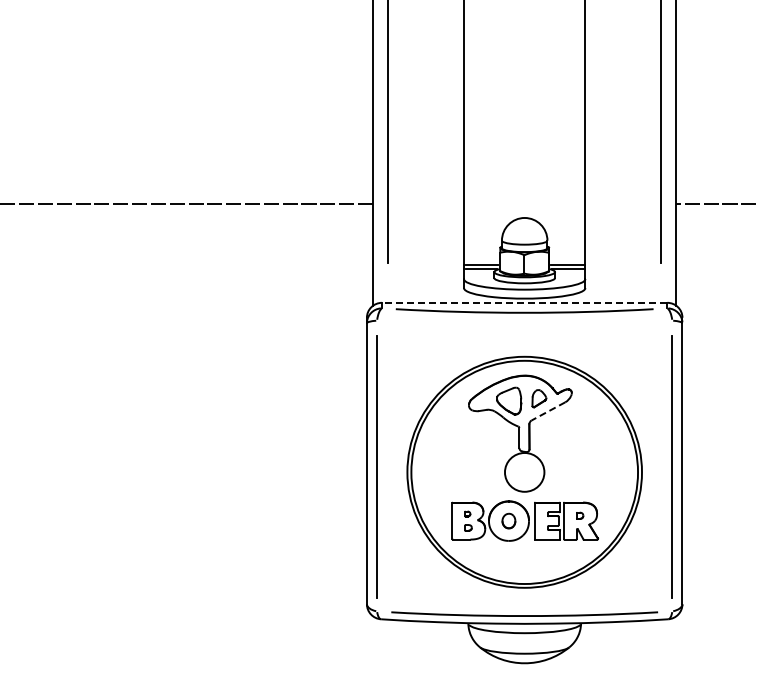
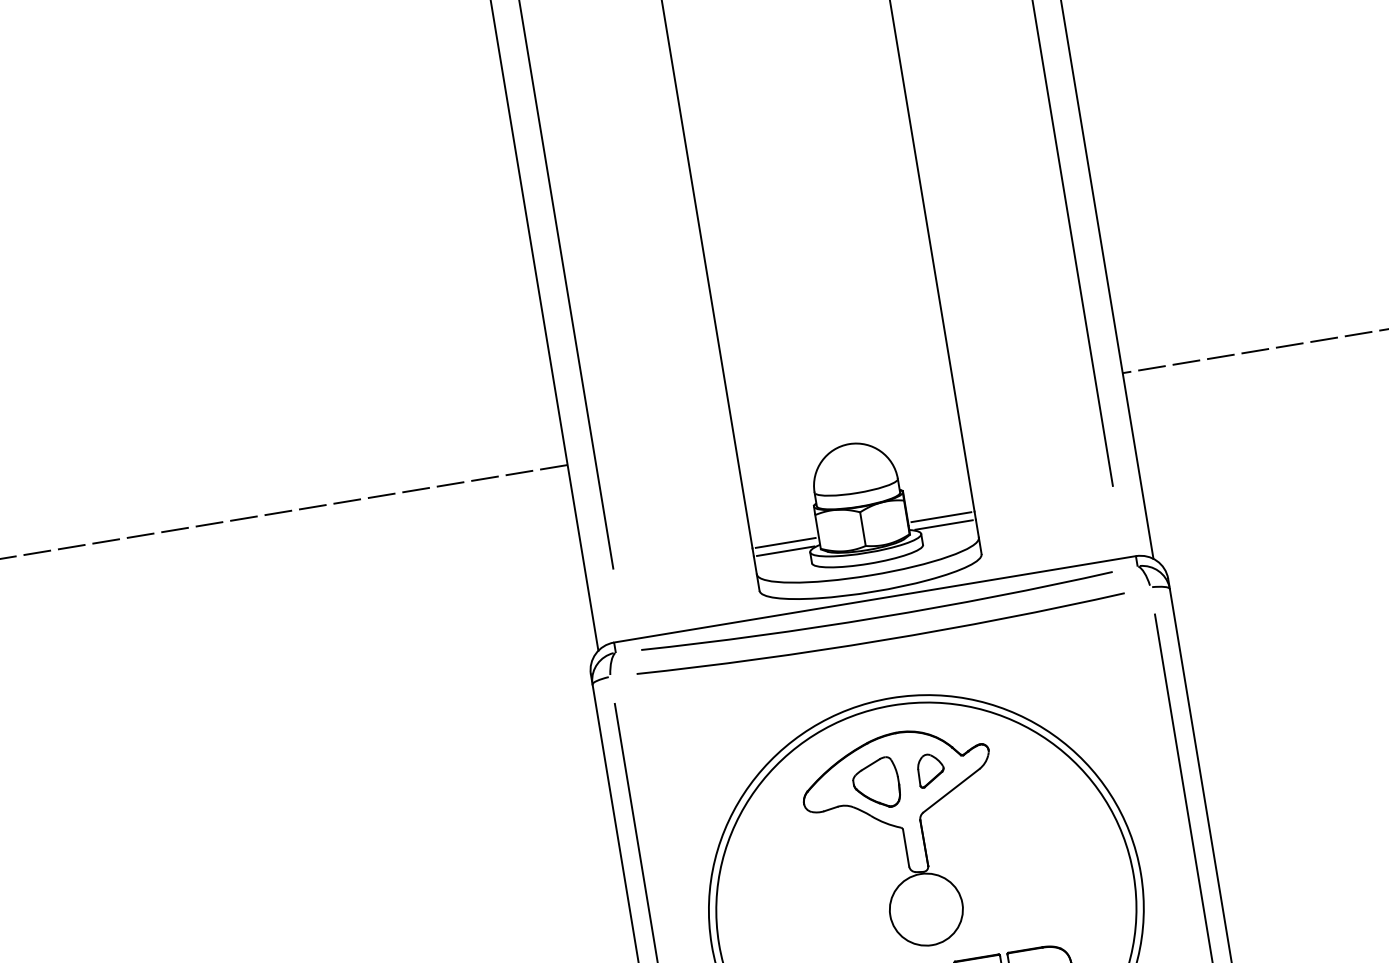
line: (524, 302) -> (874, 598), dashed -> solid
curve: (524, 324) -> (881, 639), added
line: (548, 411) -> (951, 790), dashed -> solid

